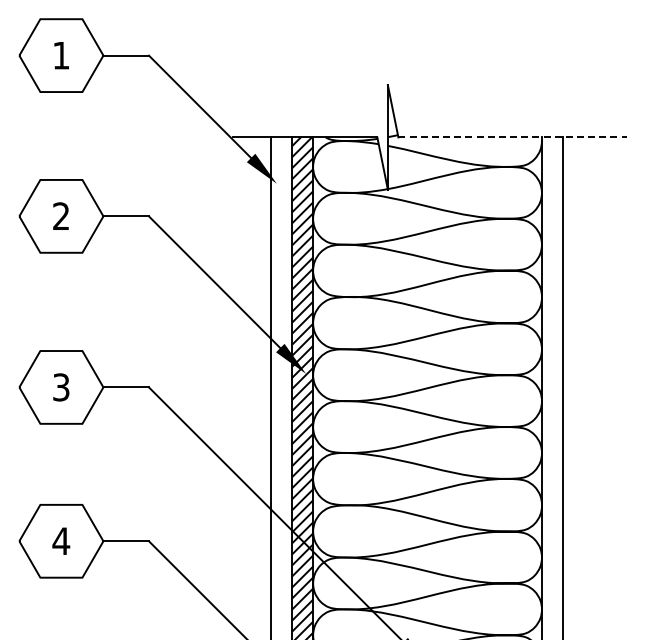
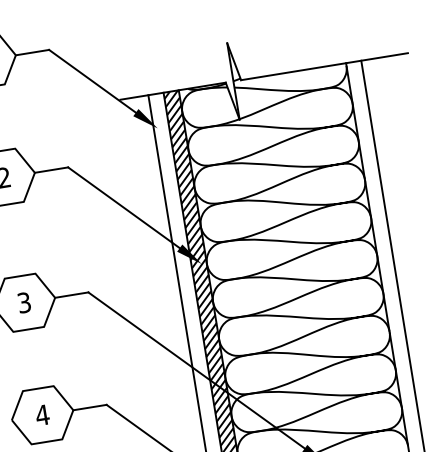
line: (513, 137) -> (325, 66), dashed -> solid

